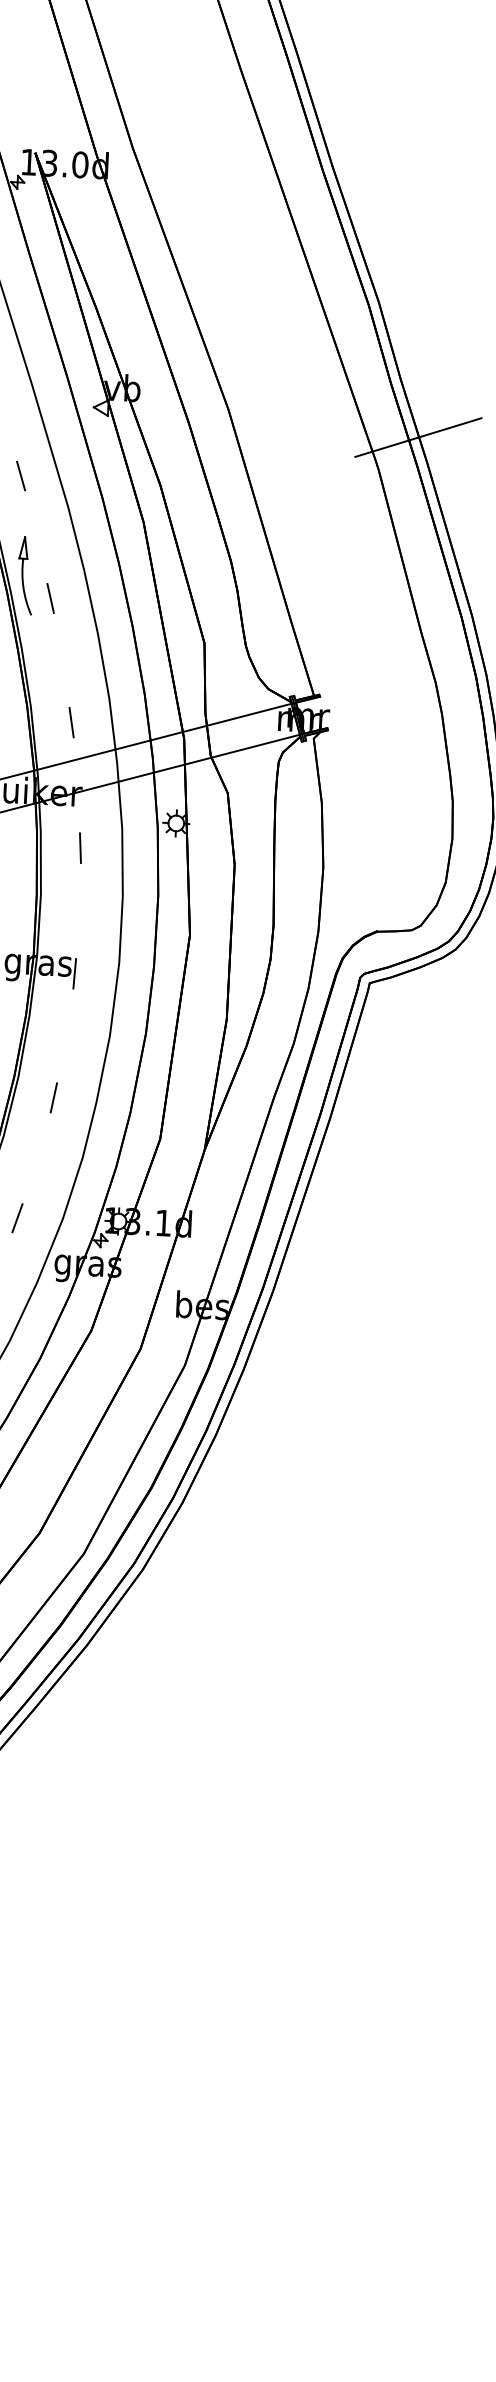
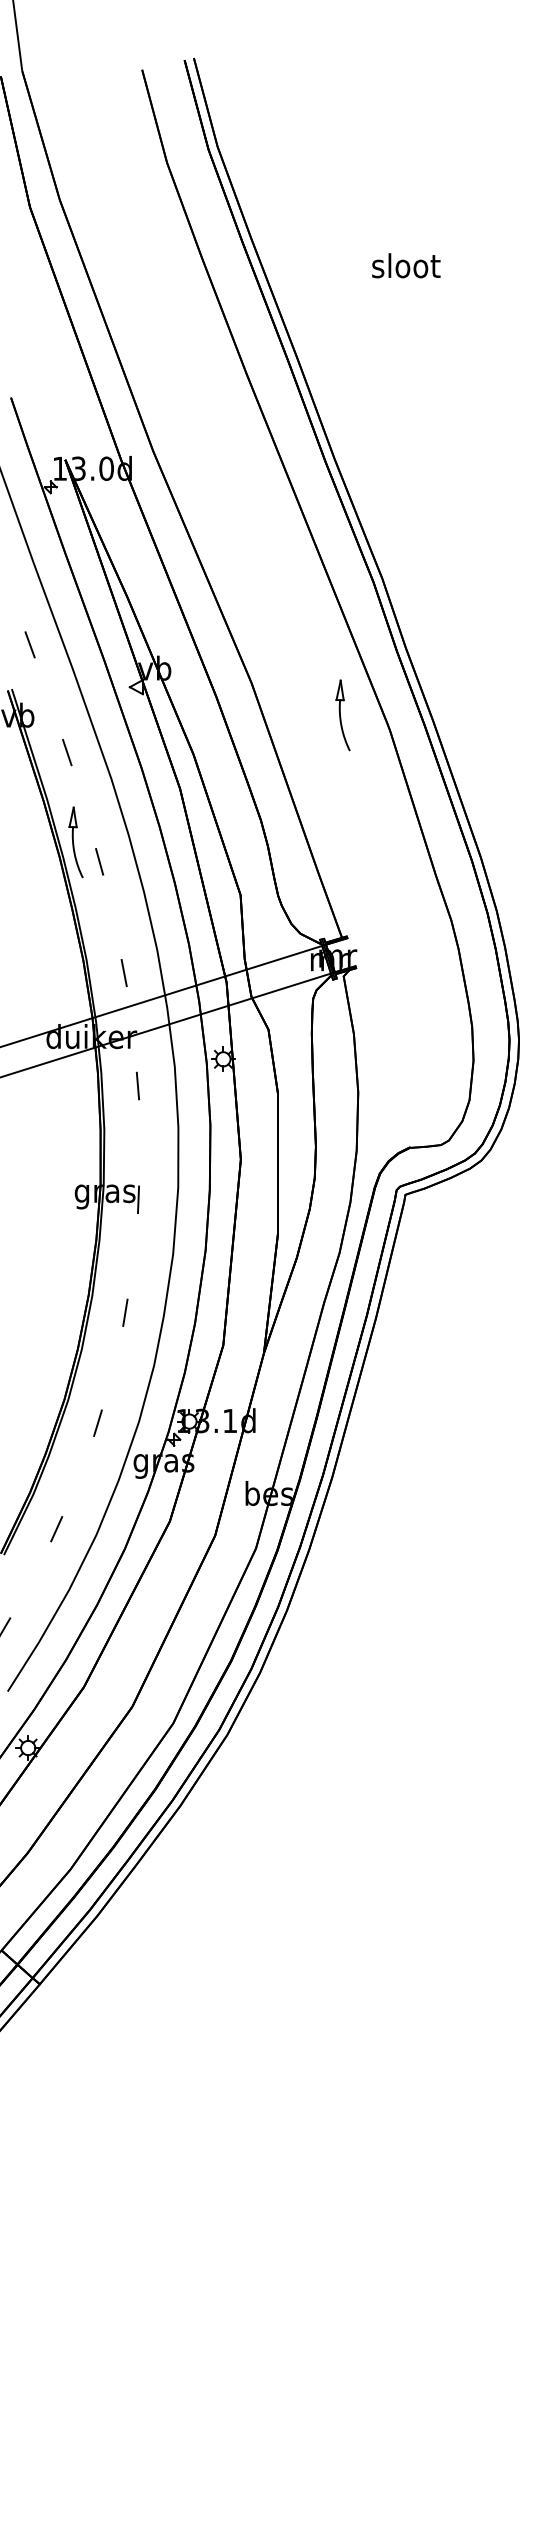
line: (418, 437) -> (424, 699), removed
part: (327, 450) -> (342, 715), added

